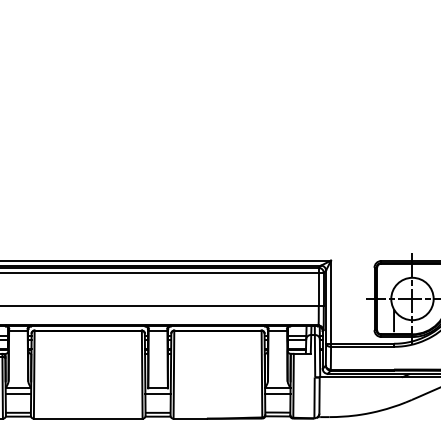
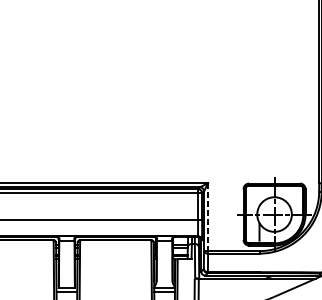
line: (331, 302) -> (208, 217), solid -> dashed

